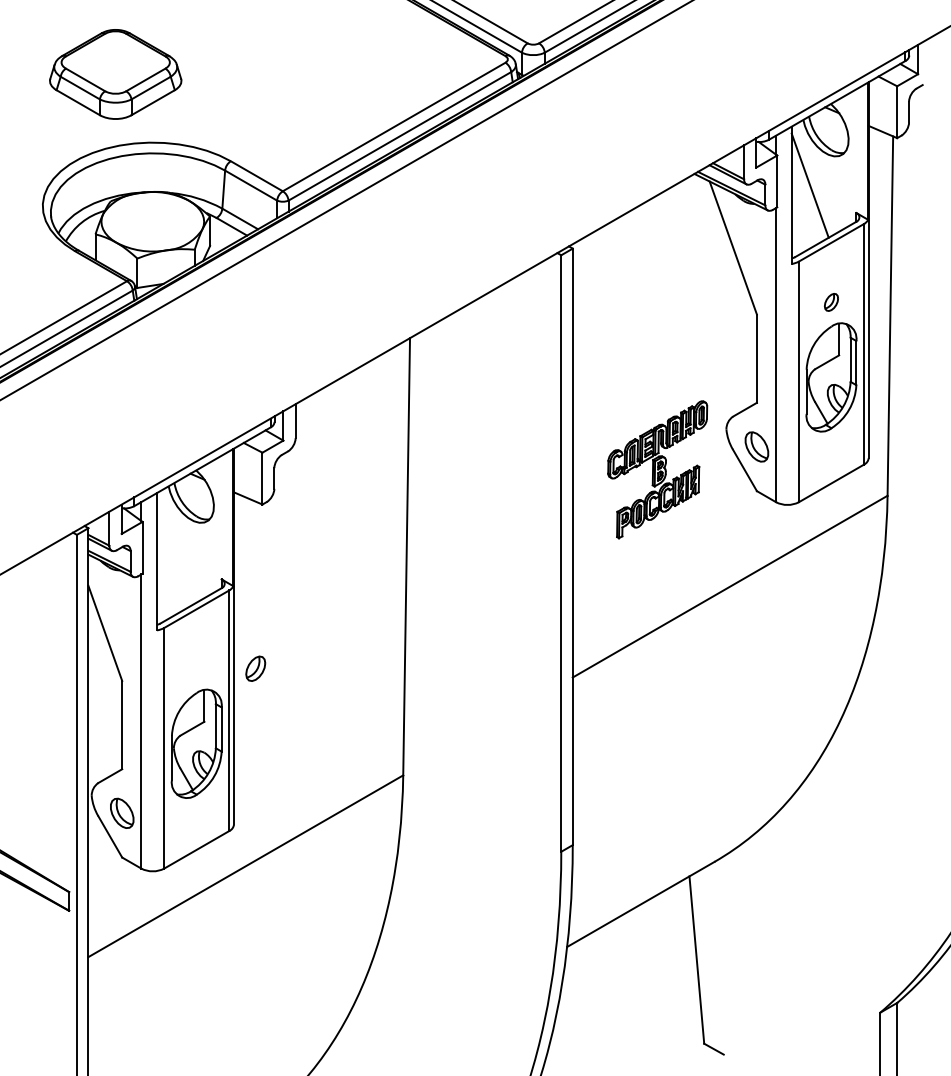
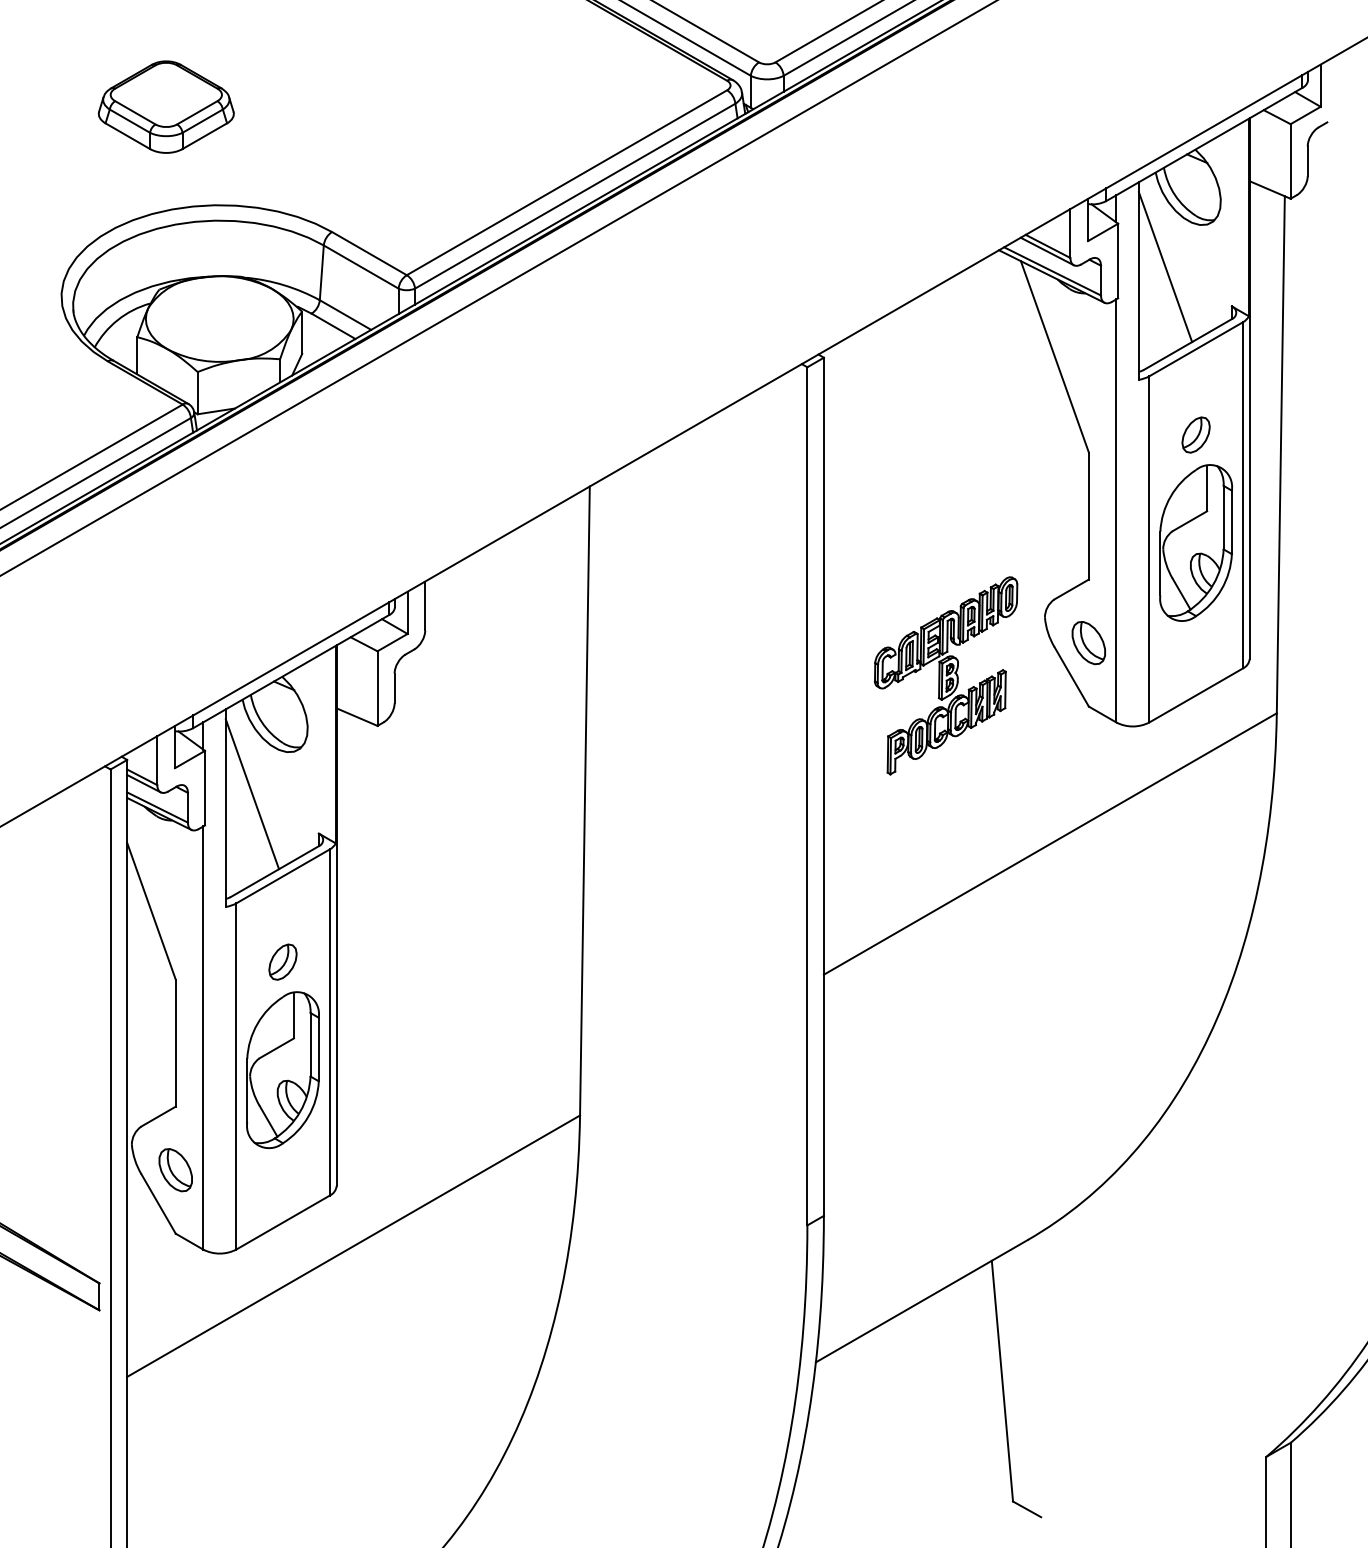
part: (115, 74) -> (166, 107), size x0.71
part: (831, 302) -> (1196, 435), size x1.43
line: (175, 552) -> (252, 794), added
part: (255, 668) -> (282, 961), moved

